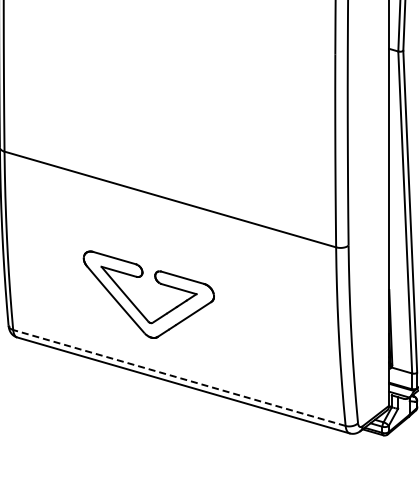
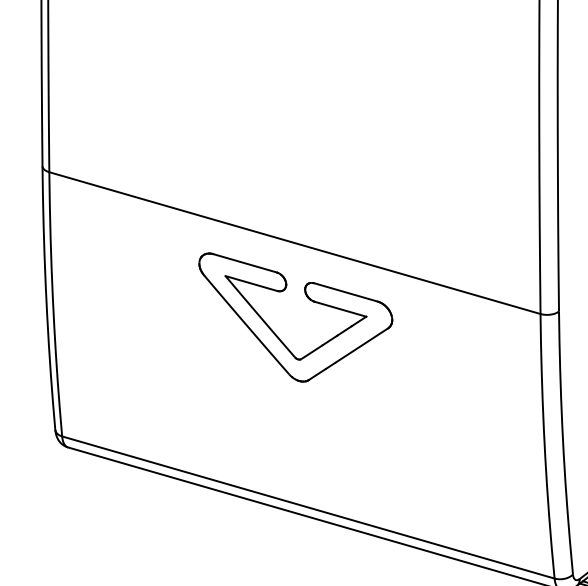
part: (158, 283) -> (309, 300), moved
line: (179, 377) -> (308, 506), dashed -> solid

